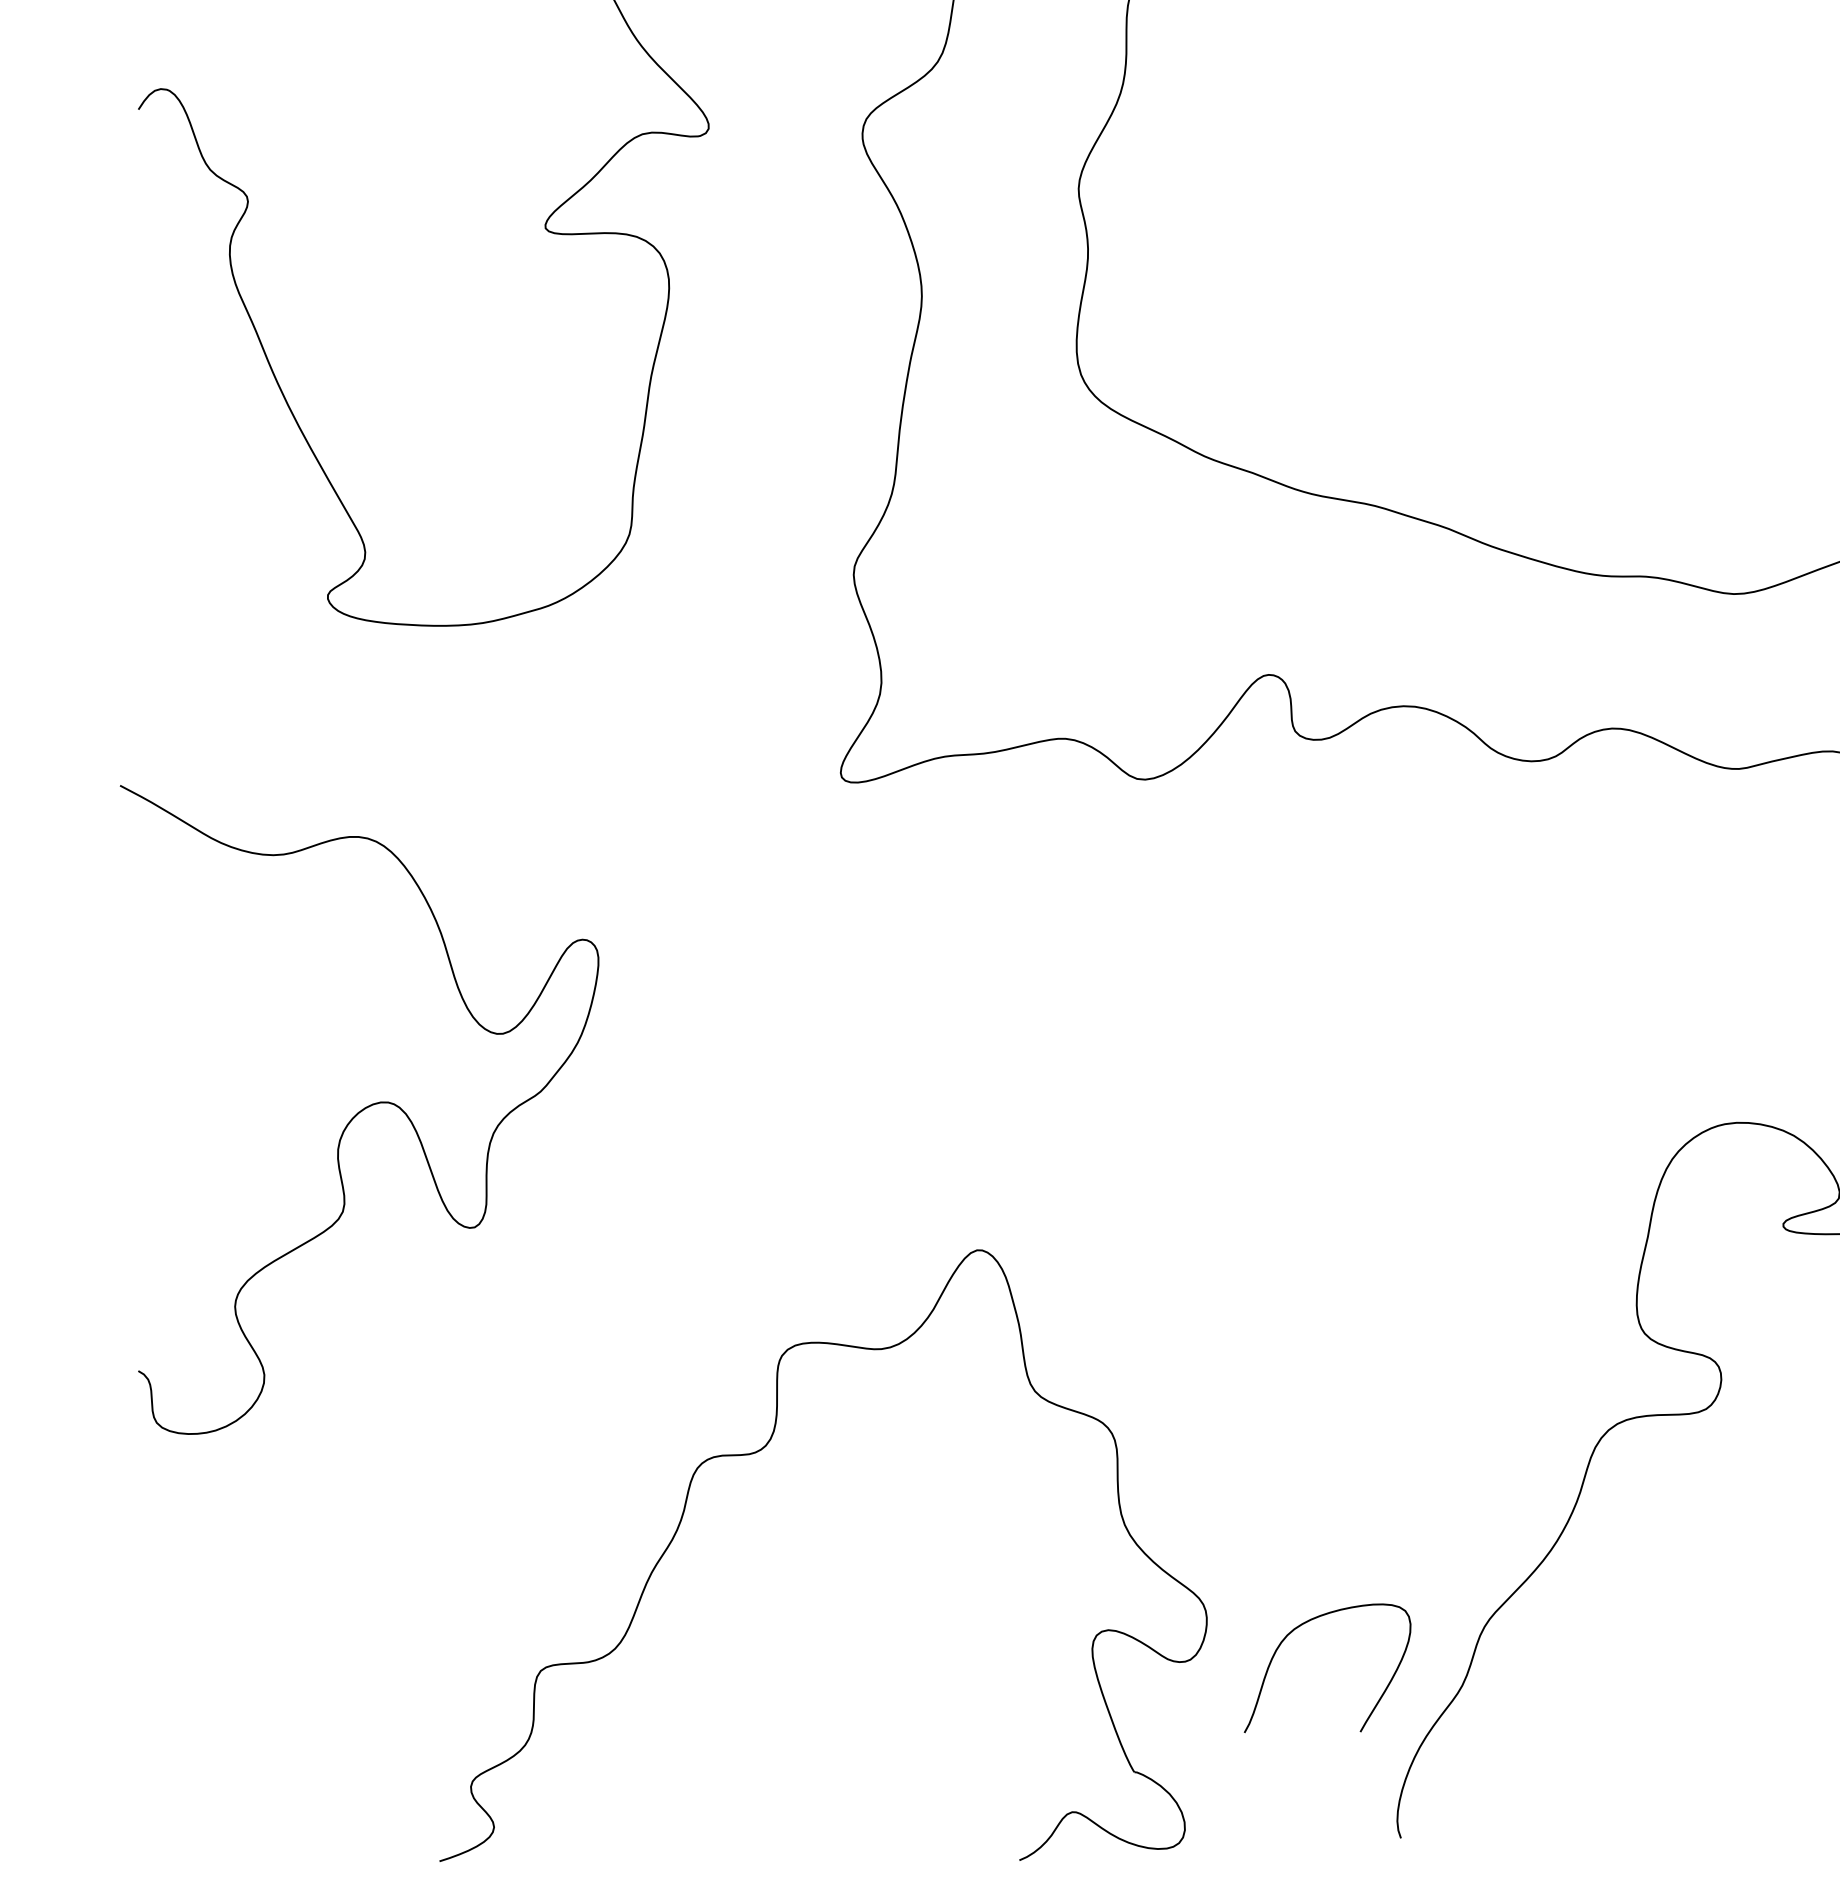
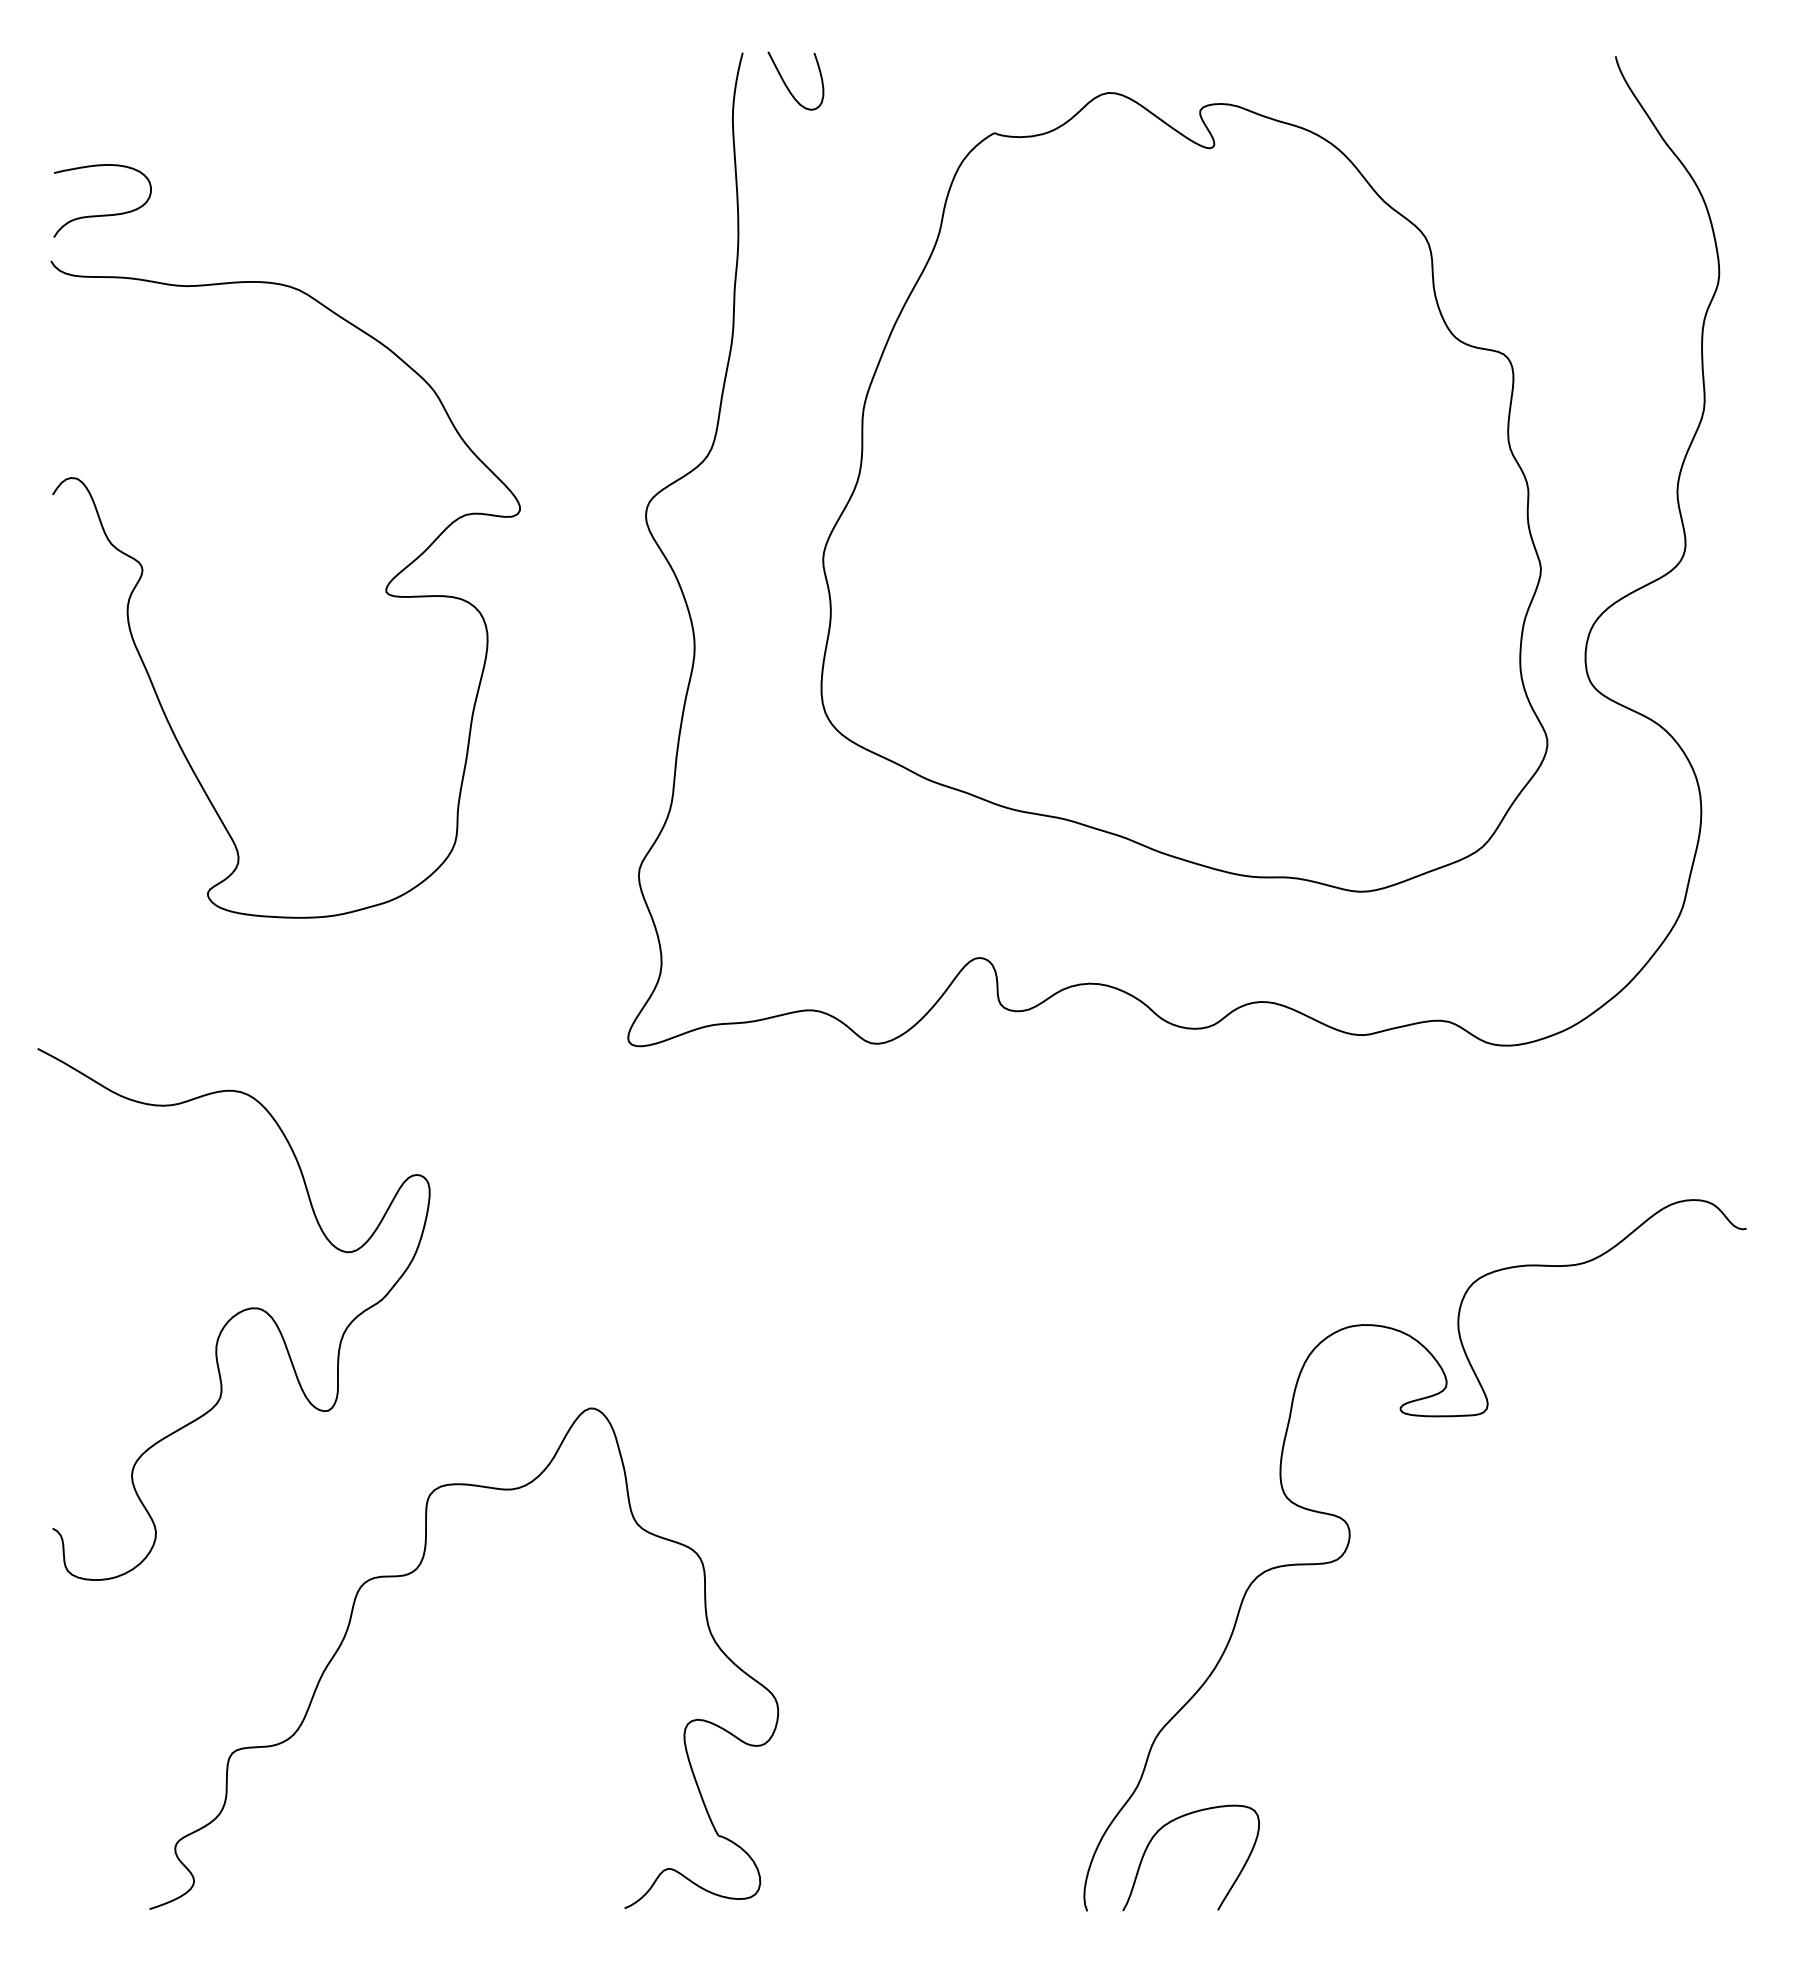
part: (760, 1451) -> (412, 1573), moved
curve: (1299, 1627) -> (1168, 1824), moved

